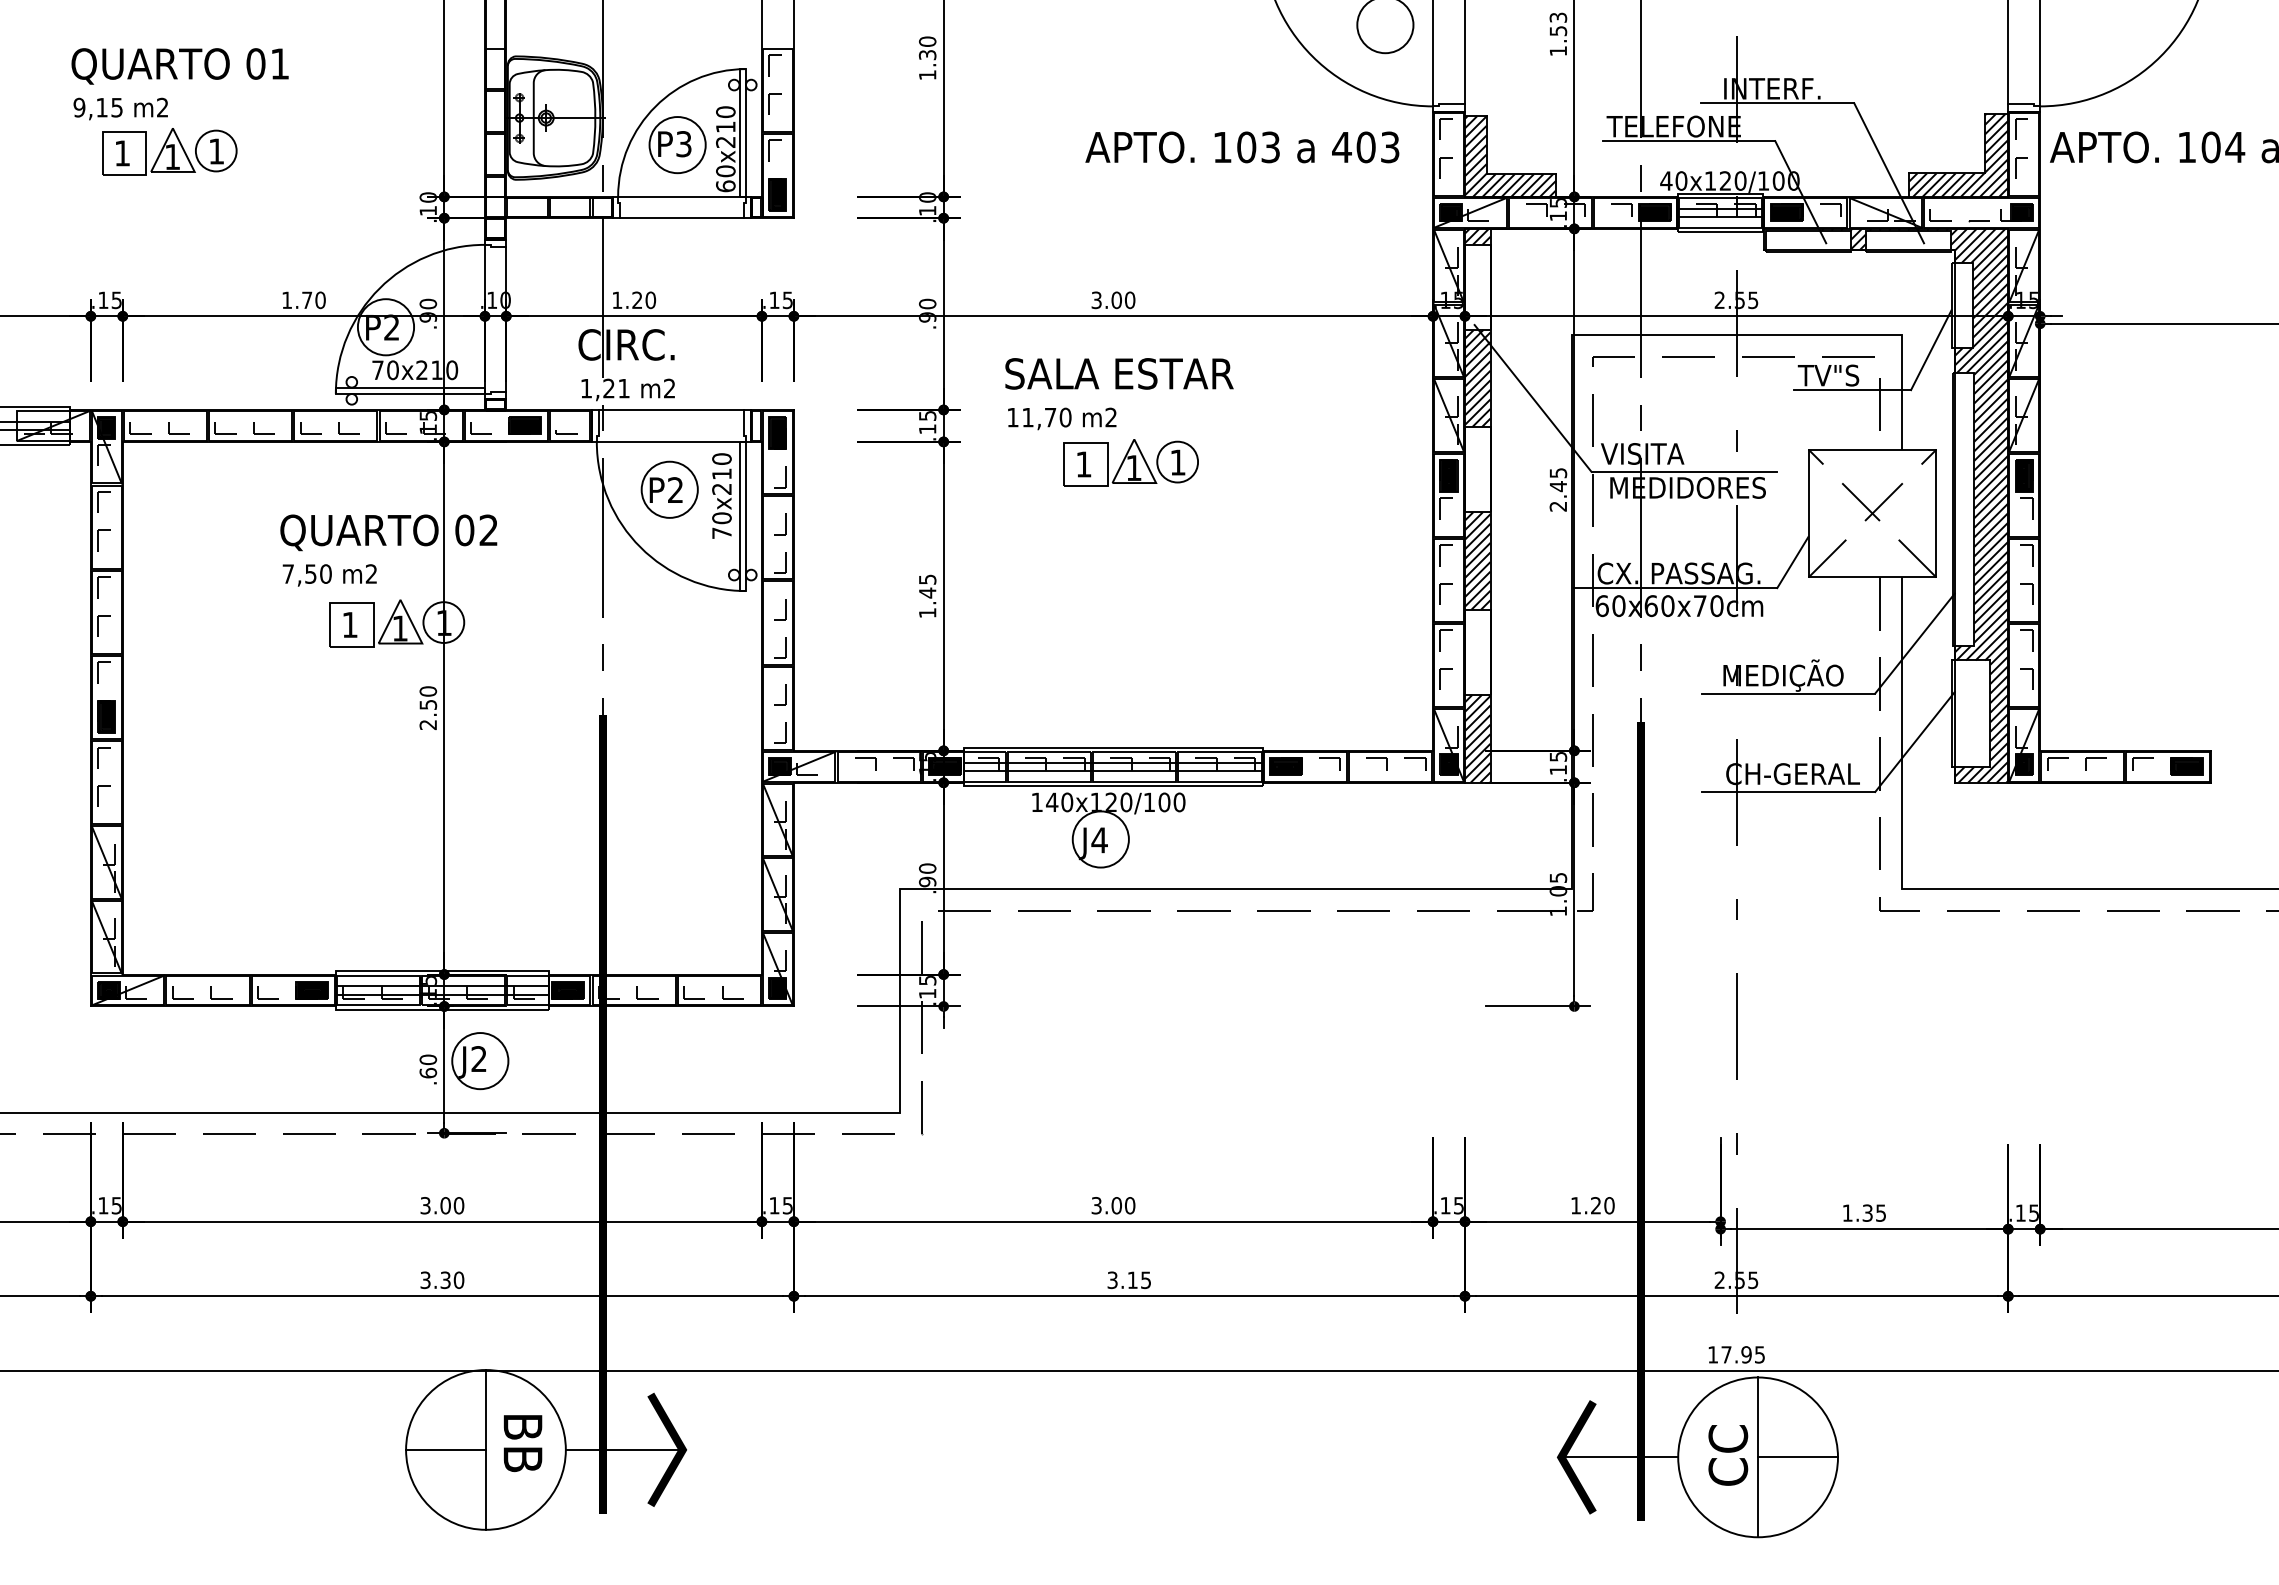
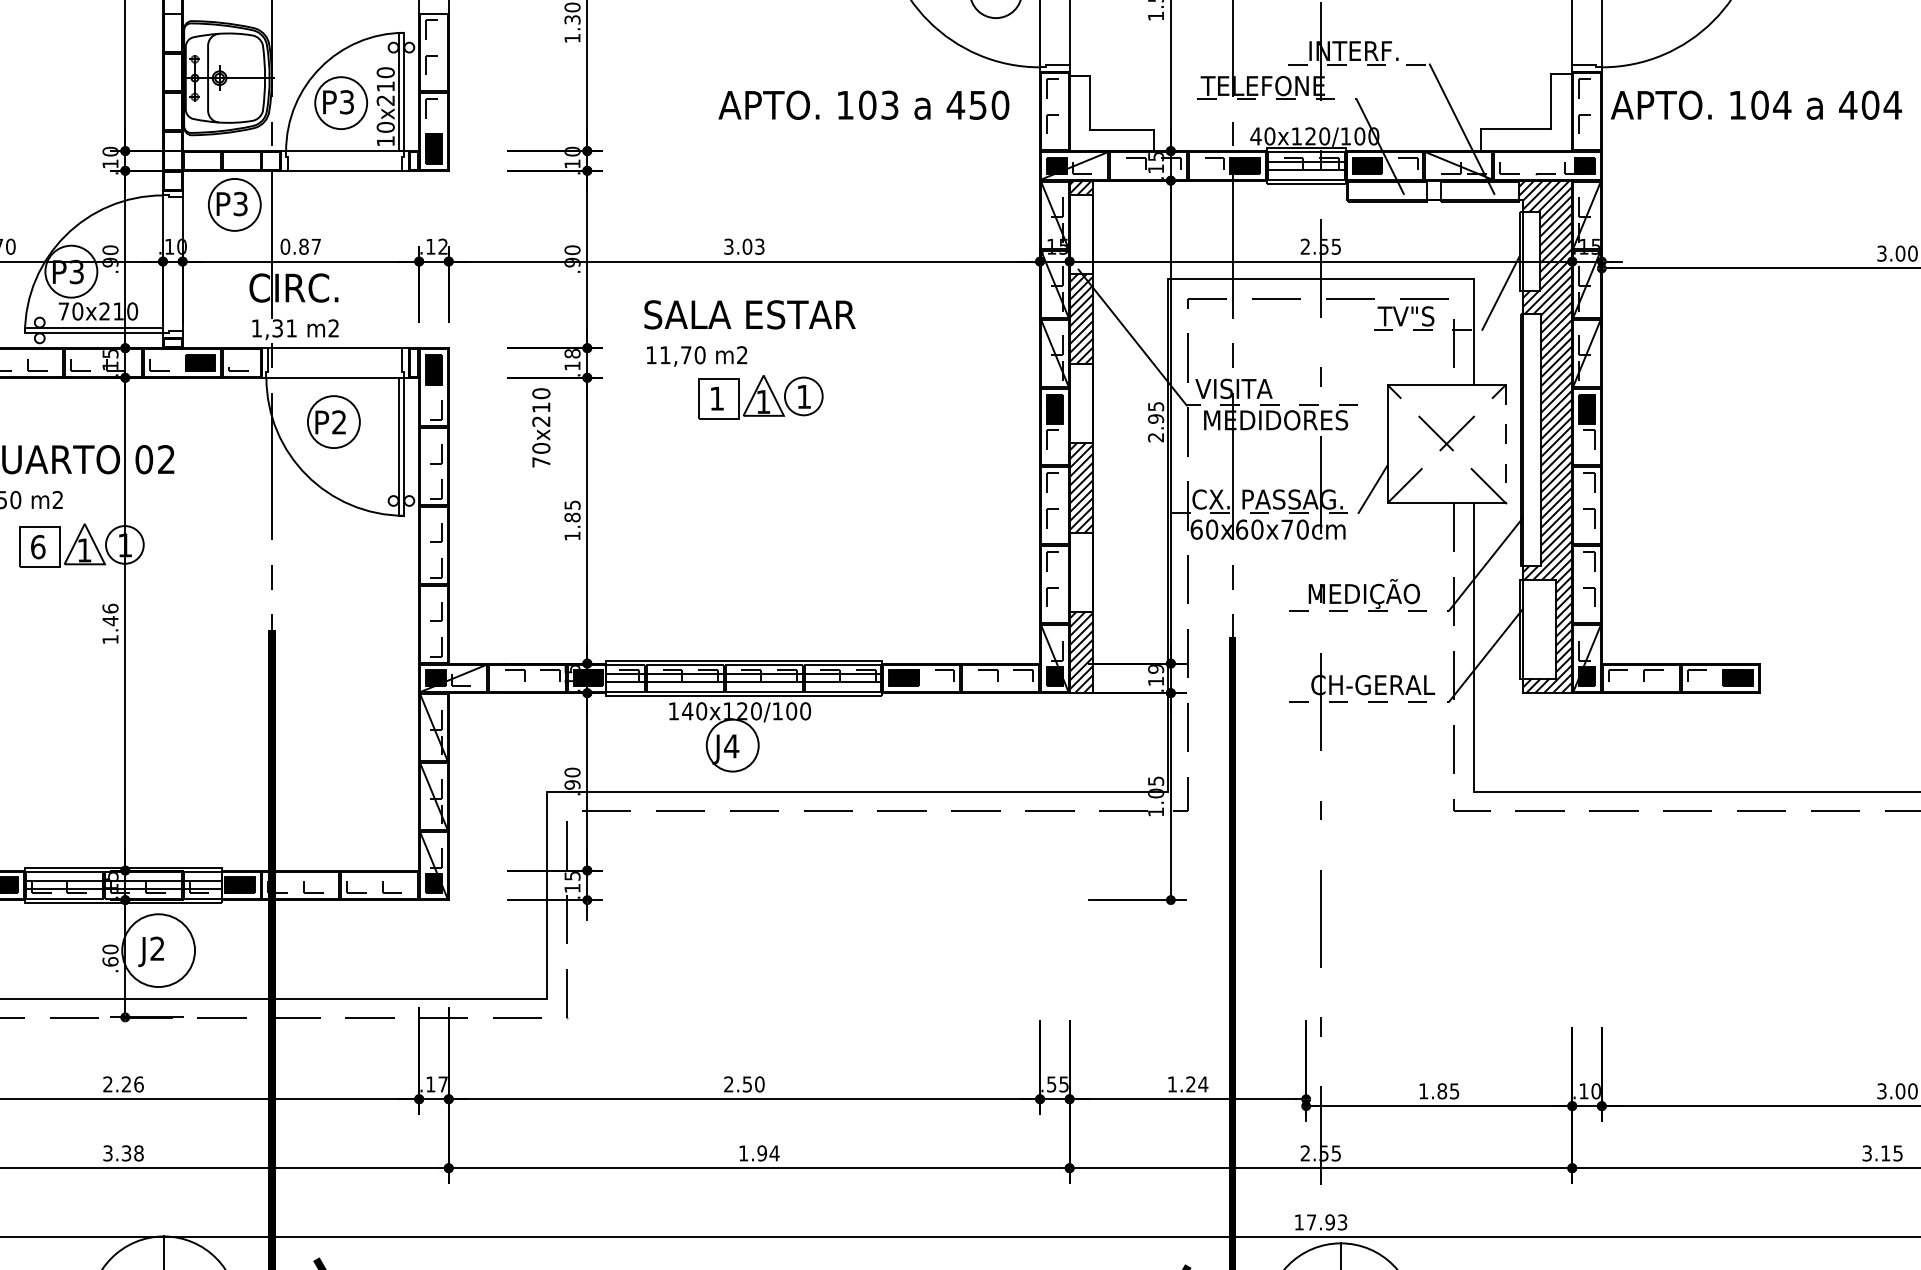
line: (1777, 103) -> (1358, 64), solid -> dashed
line: (1689, 141) -> (1277, 99), solid -> dashed
text: (1377, 147) -> (988, 105), 403 -> 450
hatch: (1958, 155) -> (1526, 112), removed
hatch: (1510, 156) -> (1111, 113), removed
text: (725, 186) -> (385, 141), 60x210 -> 10x210
hatch: (1869, 238) -> (1443, 189), removed
part: (562, 255) -> (234, 205), added
text: (634, 300) -> (301, 246), 1.20 -> 0.87
text: (787, 300) -> (442, 246), .15 -> .12
text: (1129, 300) -> (759, 246), 3.00 -> 3.03
text: (391, 327) -> (76, 271), P2 -> P3
text: (608, 388) -> (277, 328), 1,21 -> 1,31
line: (1852, 390) -> (1428, 330), solid -> dashed
text: (927, 416) -> (572, 354), .15 -> .18
line: (1684, 471) -> (1272, 405), solid -> dashed
text: (1558, 486) -> (1156, 419), 2.45 -> 2.95
text: (721, 495) -> (540, 427), moved
line: (1936, 513) -> (1505, 444), solid -> dashed
line: (1676, 588) -> (1265, 513), solid -> dashed
text: (927, 592) -> (572, 517), 1.45 -> 1.85
text: (350, 624) -> (38, 546), 1 -> 6
line: (1789, 693) -> (1369, 610), solid -> dashed
text: (428, 708) -> (110, 624), 2.50 -> 1.46
text: (1557, 757) -> (1155, 669), .15 -> .19
line: (1789, 791) -> (1369, 701), solid -> dashed
circle: (480, 1061) -> (158, 951), size x1.4
text: (442, 1205) -> (123, 1084), 3.00 -> 2.26
text: (787, 1205) -> (442, 1084), .15 -> .17
text: (1106, 1205) -> (737, 1084), 3.00 -> 2.50
text: (1445, 1205) -> (1051, 1084), .15 -> .55
text: (1608, 1205) -> (1202, 1084), 1.20 -> 1.24
text: (1867, 1212) -> (1442, 1090), 1.35 -> 1.85
text: (2033, 1212) -> (1595, 1090), .15 -> .10
text: (458, 1279) -> (138, 1152), 3.30 -> 3.38
text: (1129, 1280) -> (759, 1153), 3.15 -> 1.94
text: (1759, 1354) -> (1342, 1222), 17.95 -> 17.93

